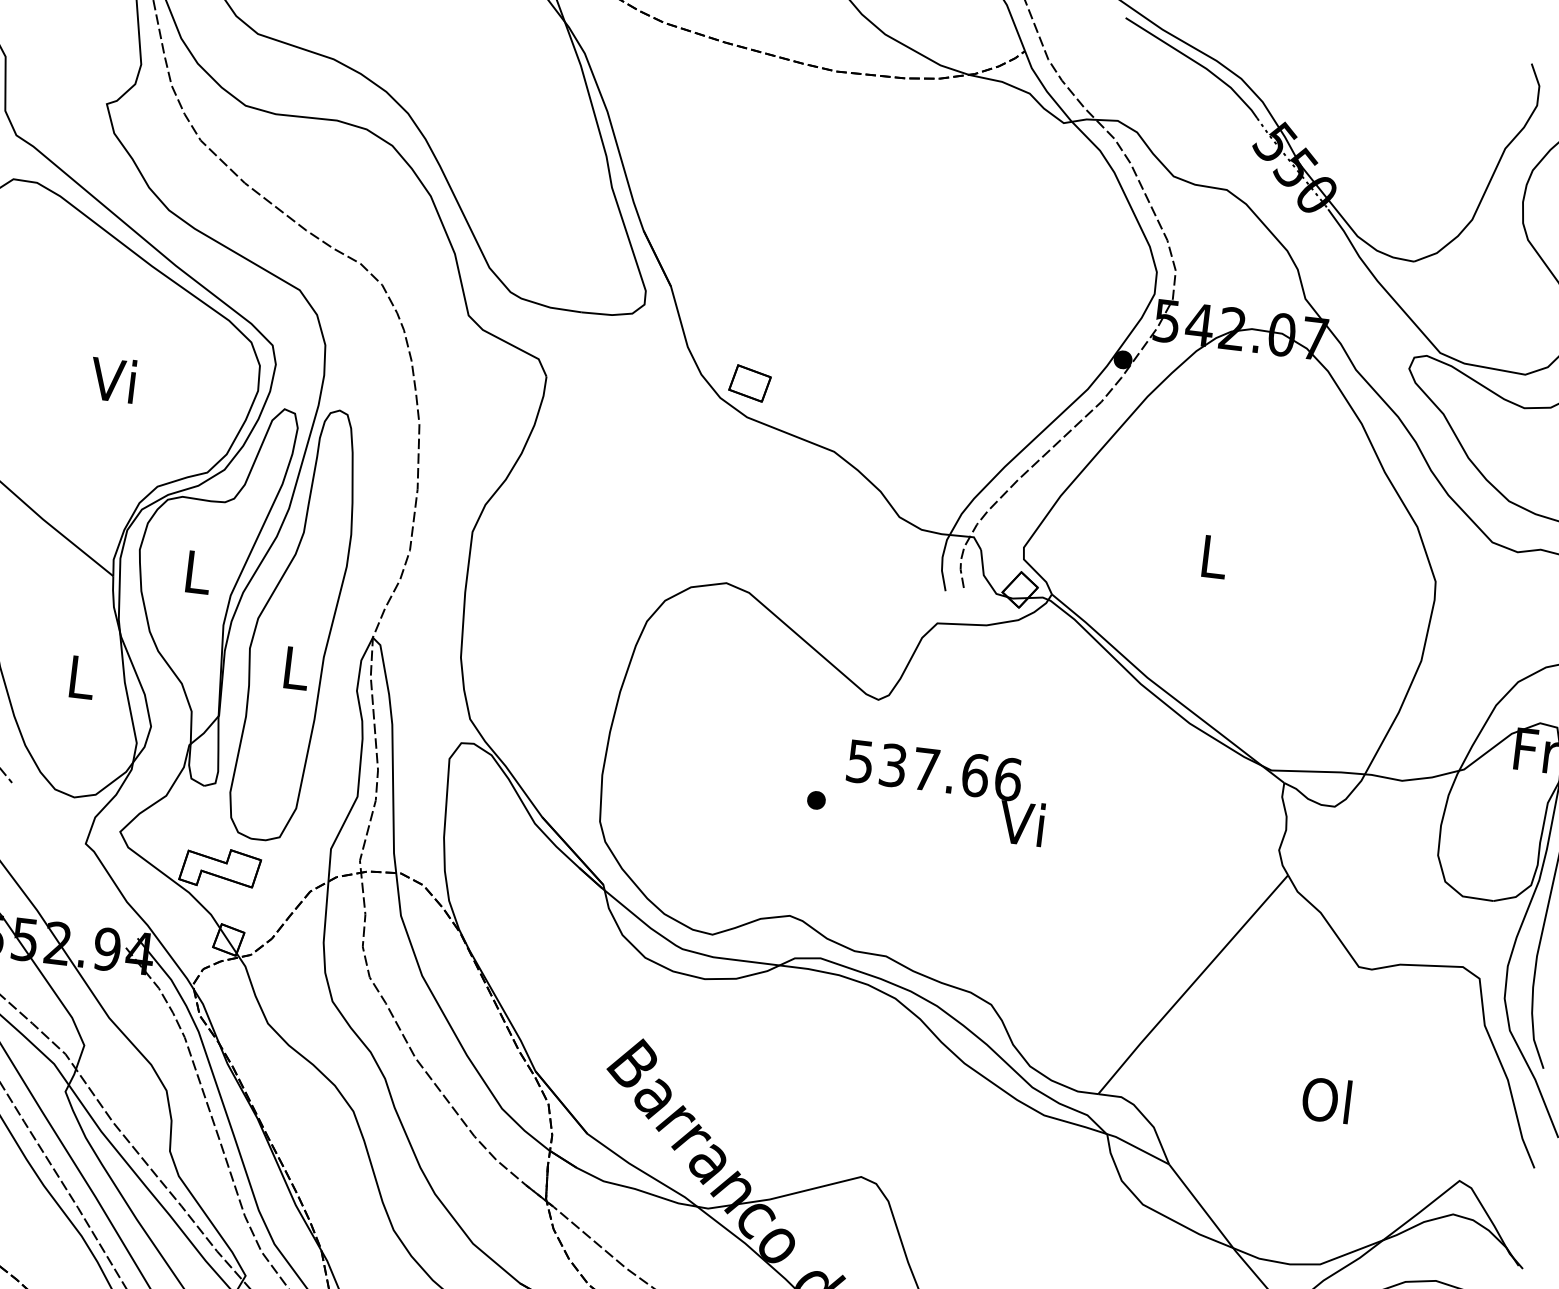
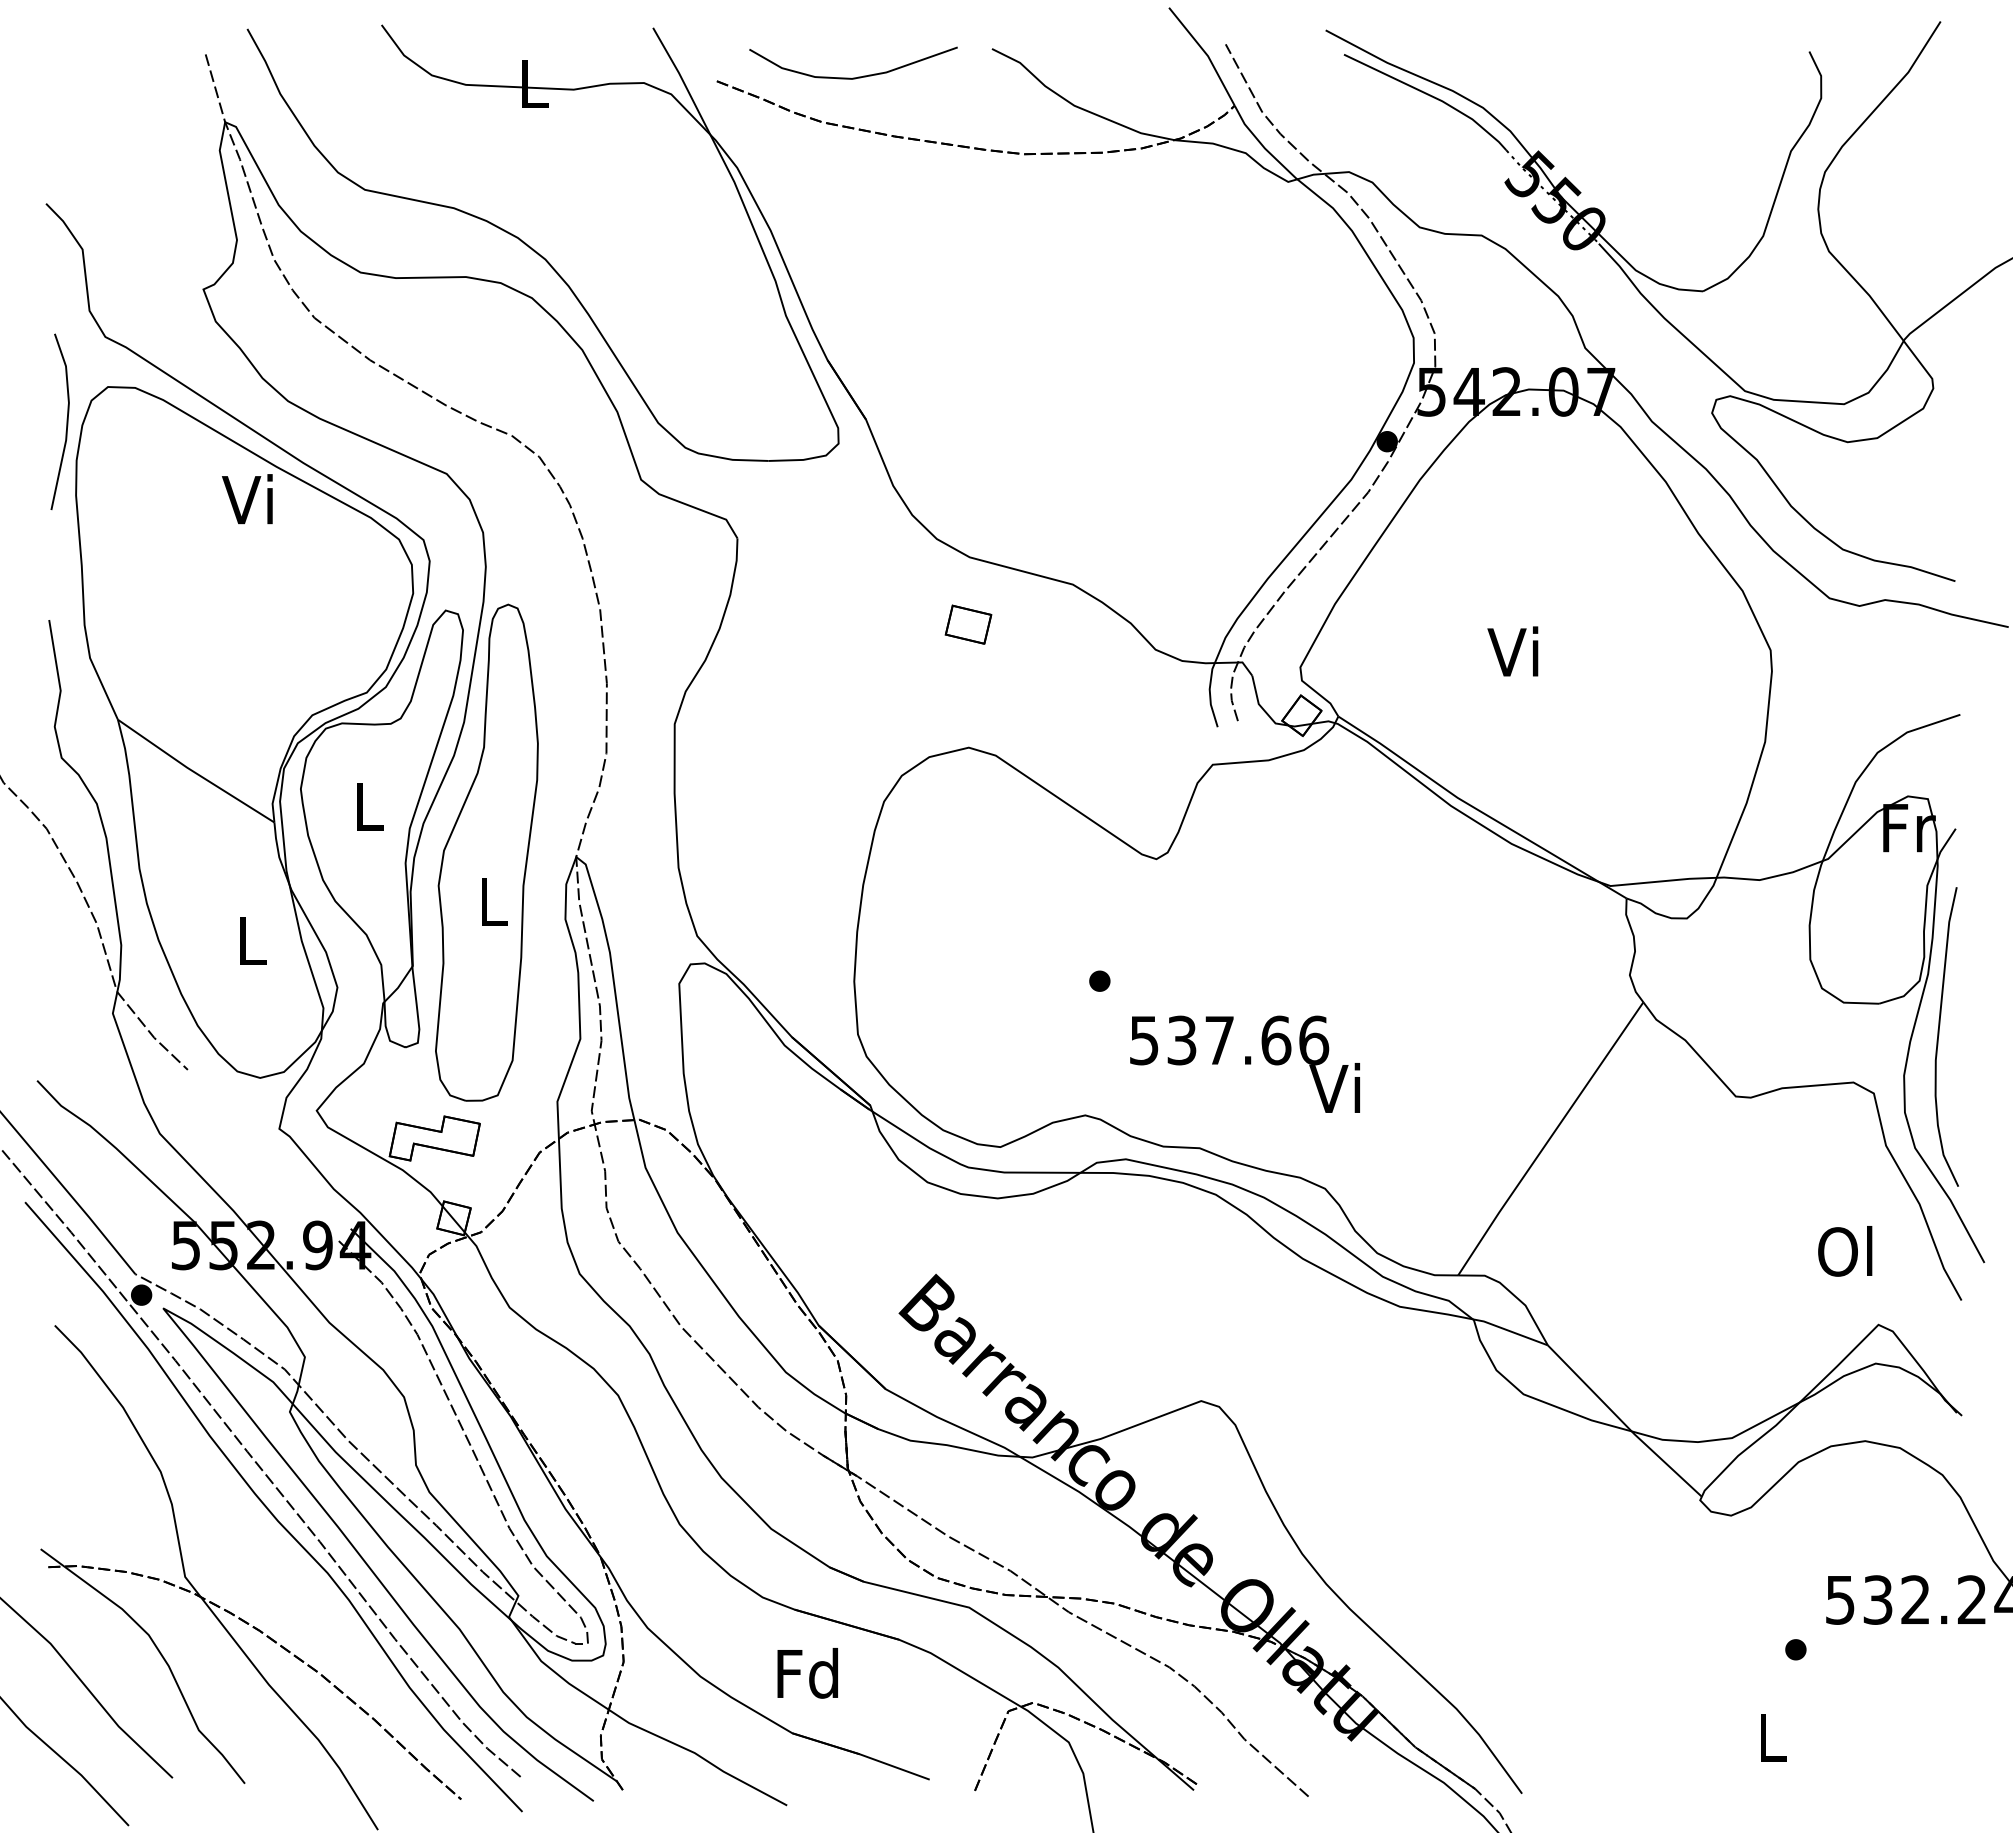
text: (112, 379) -> (247, 499), moved
part: (750, 383) -> (968, 624), moved
text: (1210, 555) -> (1512, 651), L -> Vi
text: (945, 792) -> (1244, 1063), moved
text: (1326, 1100) -> (1845, 1251), moved

